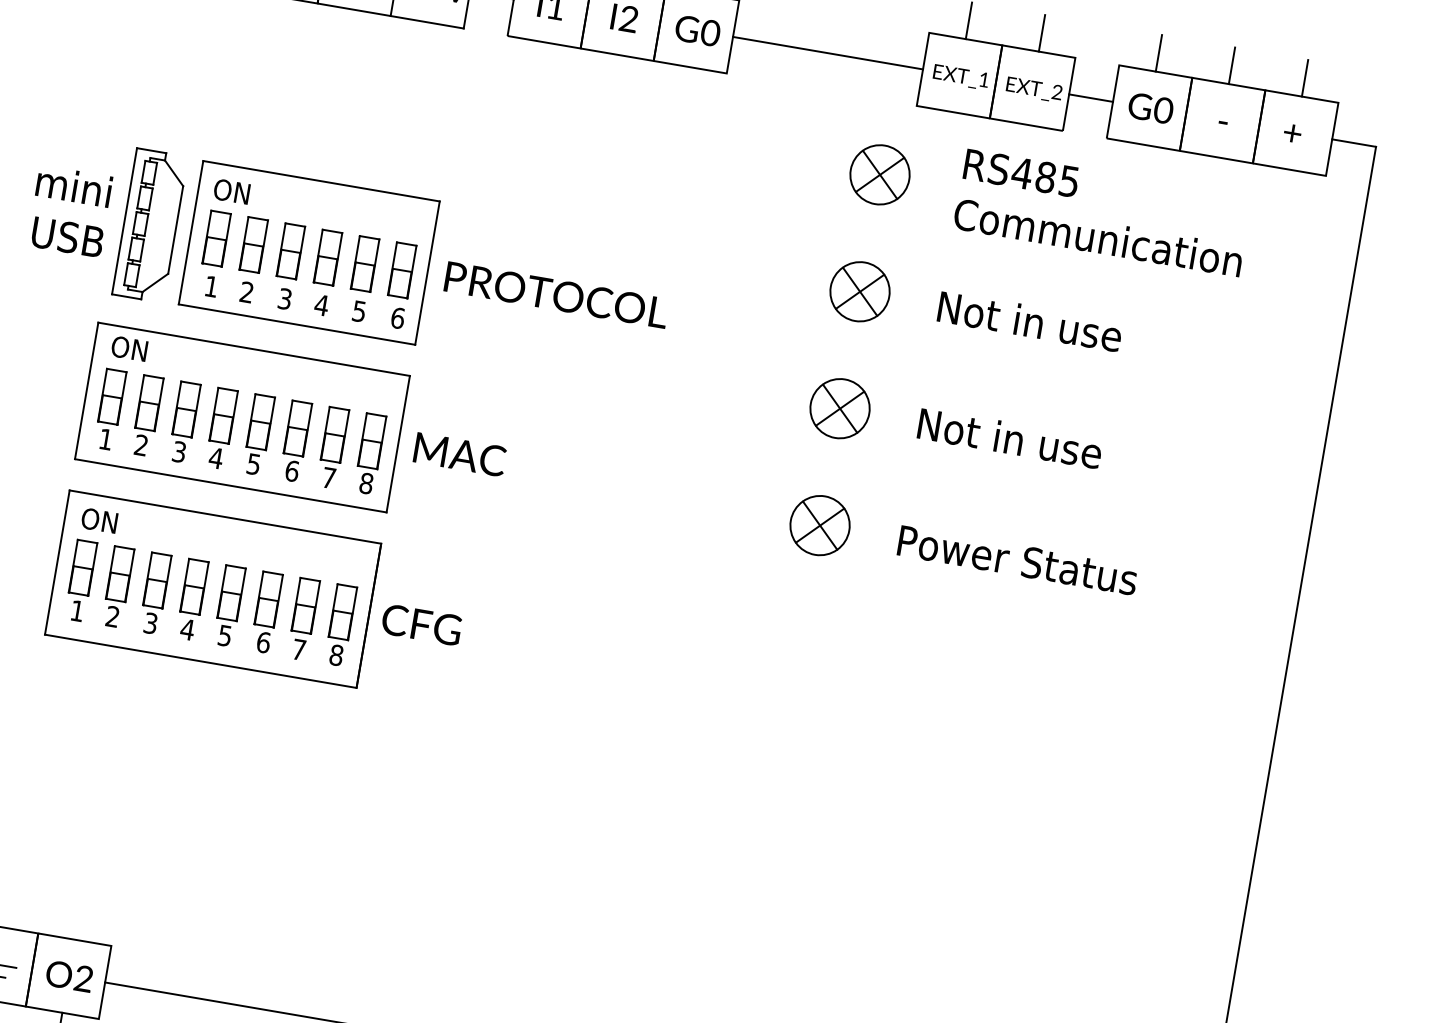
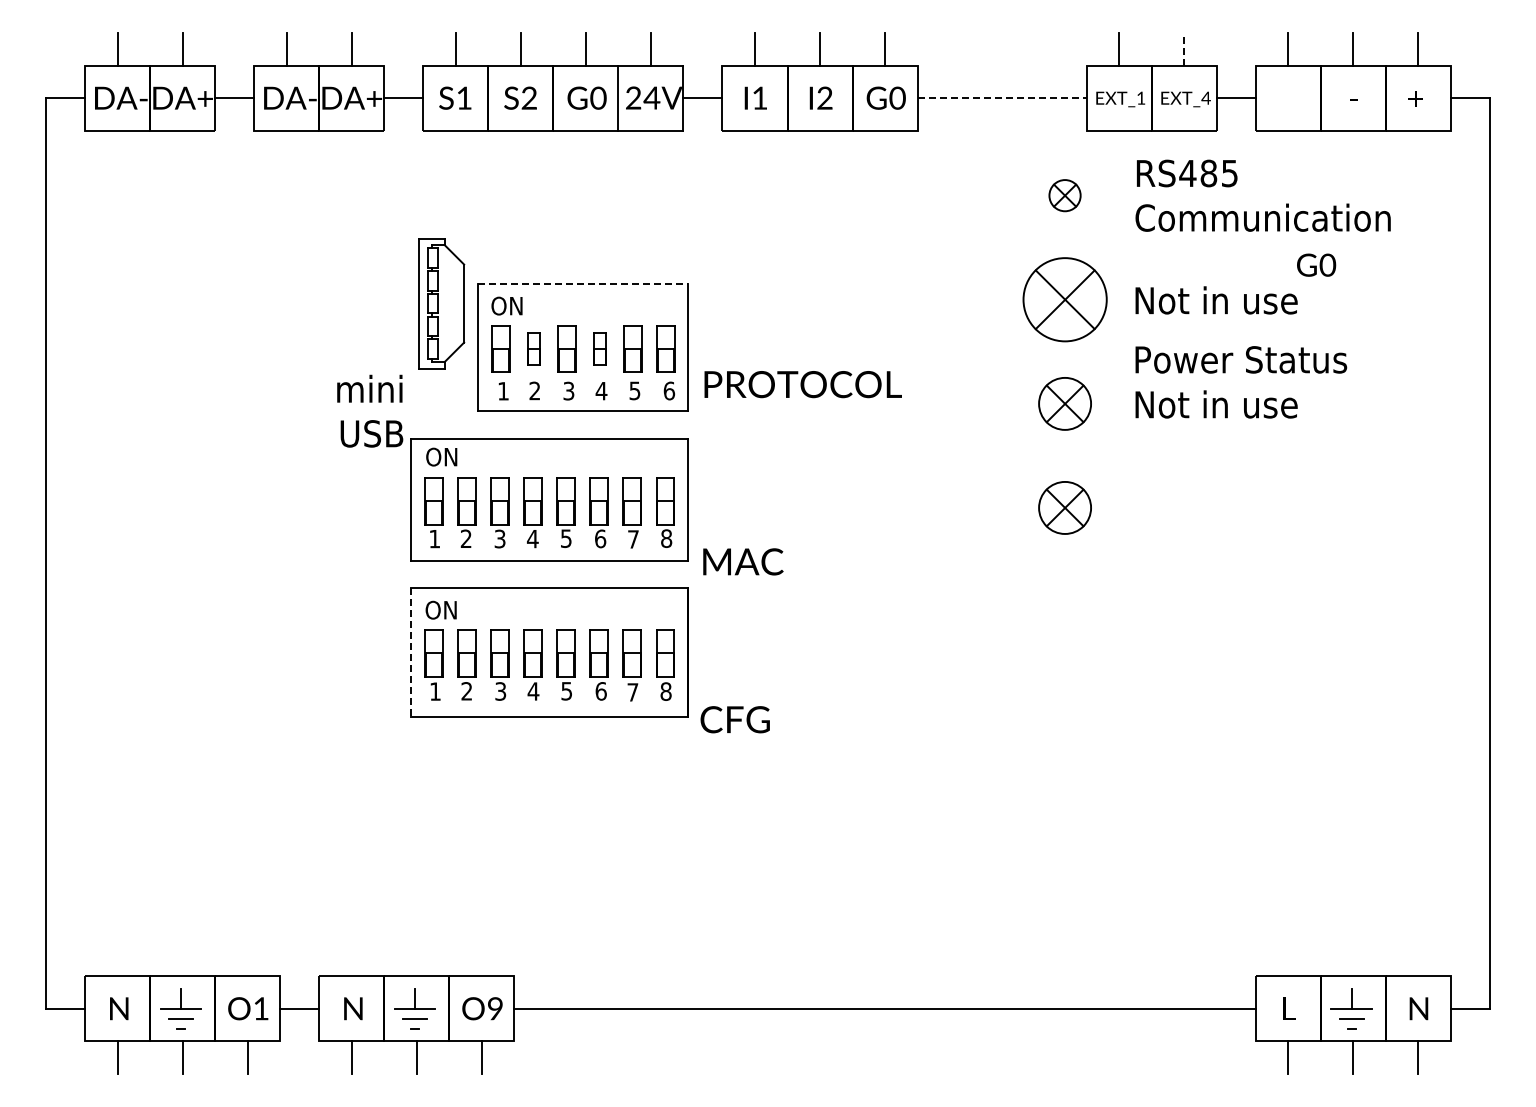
line: (1042, 32) -> (1184, 48), solid -> dashed
line: (828, 53) -> (1002, 98), solid -> dashed
text: (1056, 91) -> (1205, 97), EXT_2 -> EXT_4
text: (1151, 107) -> (1316, 264), moved
part: (879, 174) -> (1064, 195), size x0.6
line: (322, 180) -> (583, 283), solid -> dashed
text: (70, 210) -> (370, 410), moved
part: (150, 225) -> (441, 303), moved
part: (253, 244) -> (533, 348), size x0.7
part: (327, 257) -> (599, 348), size x0.7
part: (859, 291) -> (1064, 299), size x1.6
text: (555, 294) -> (802, 384), moved
text: (460, 454) -> (743, 561), moved
text: (1018, 560) -> (1241, 359), moved
line: (56, 563) -> (410, 653), solid -> dashed
text: (420, 624) -> (734, 719), moved
text: (82, 979) -> (494, 1009), O2 -> O9

